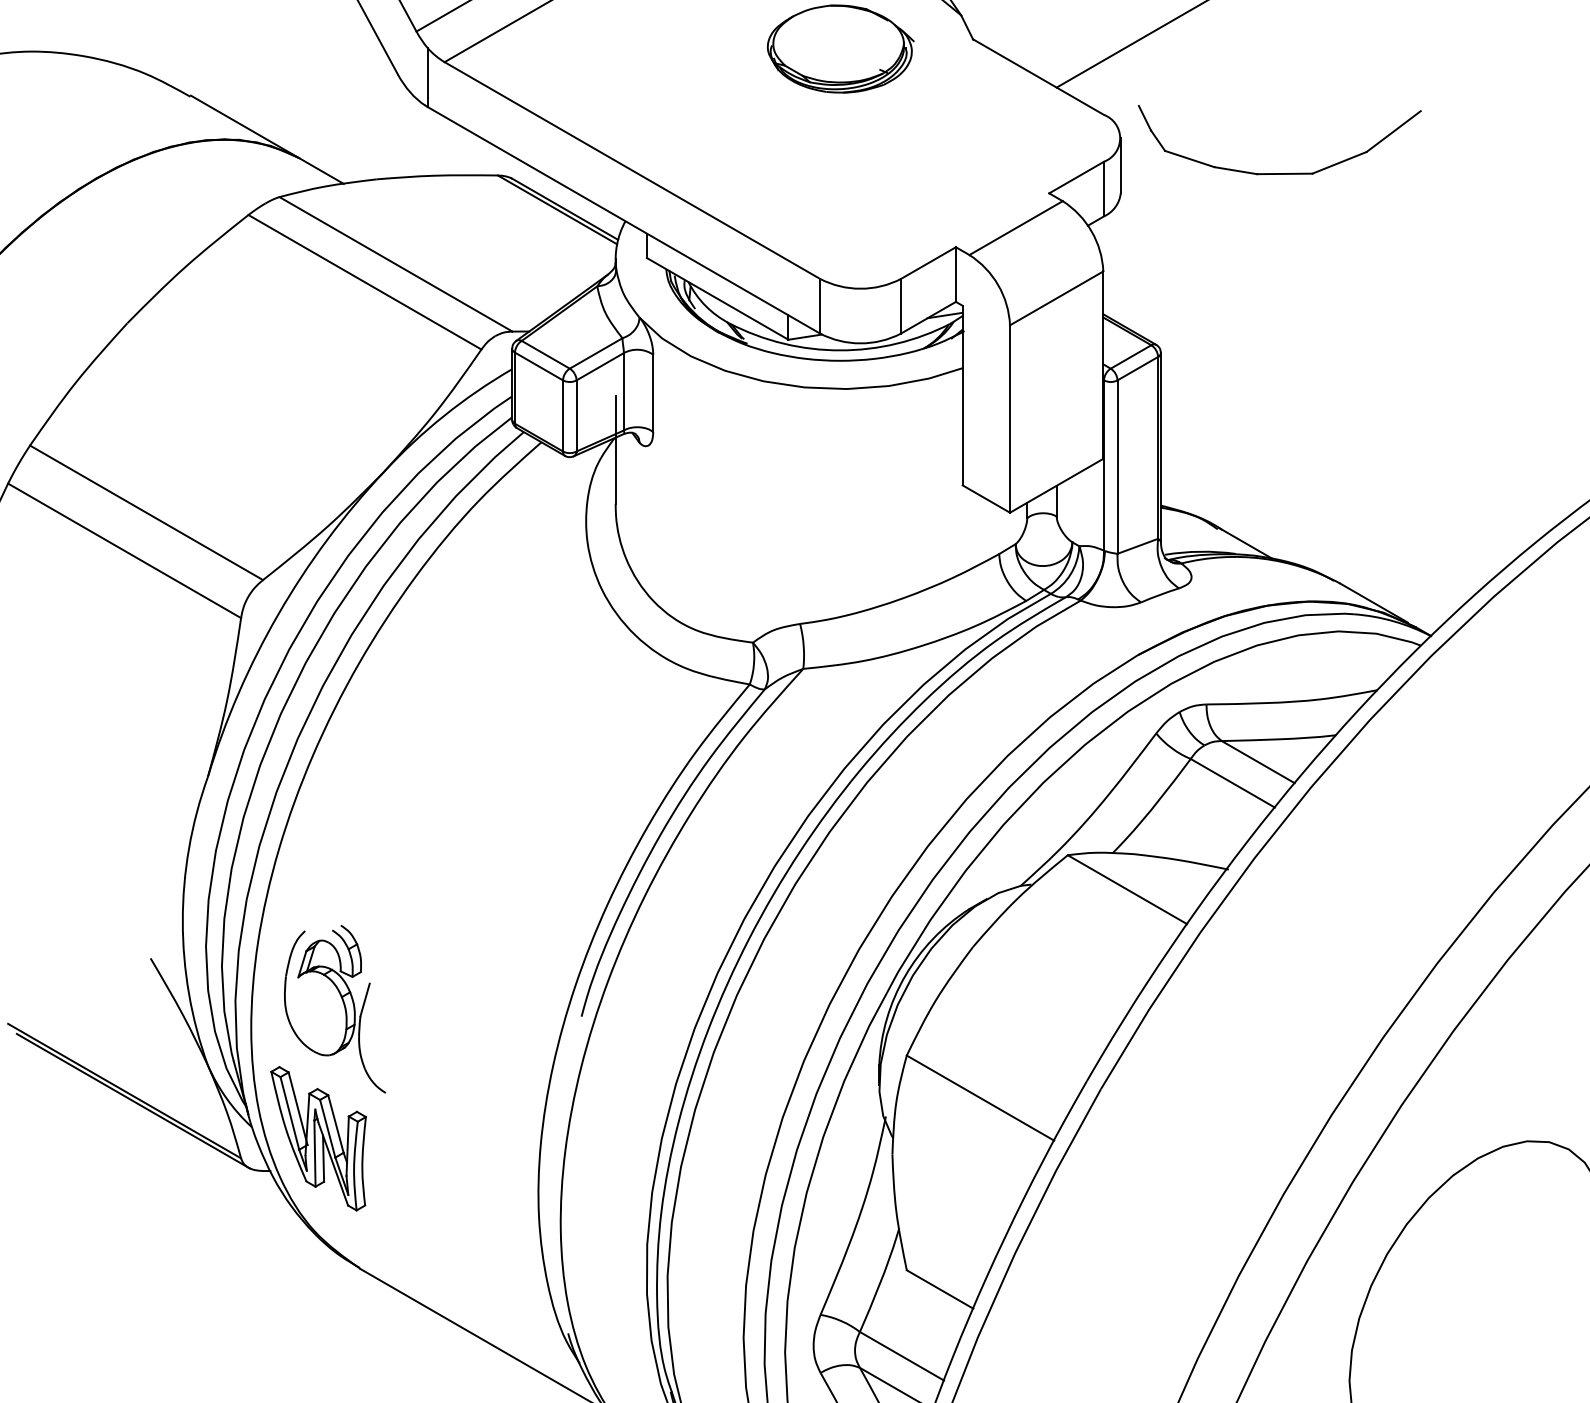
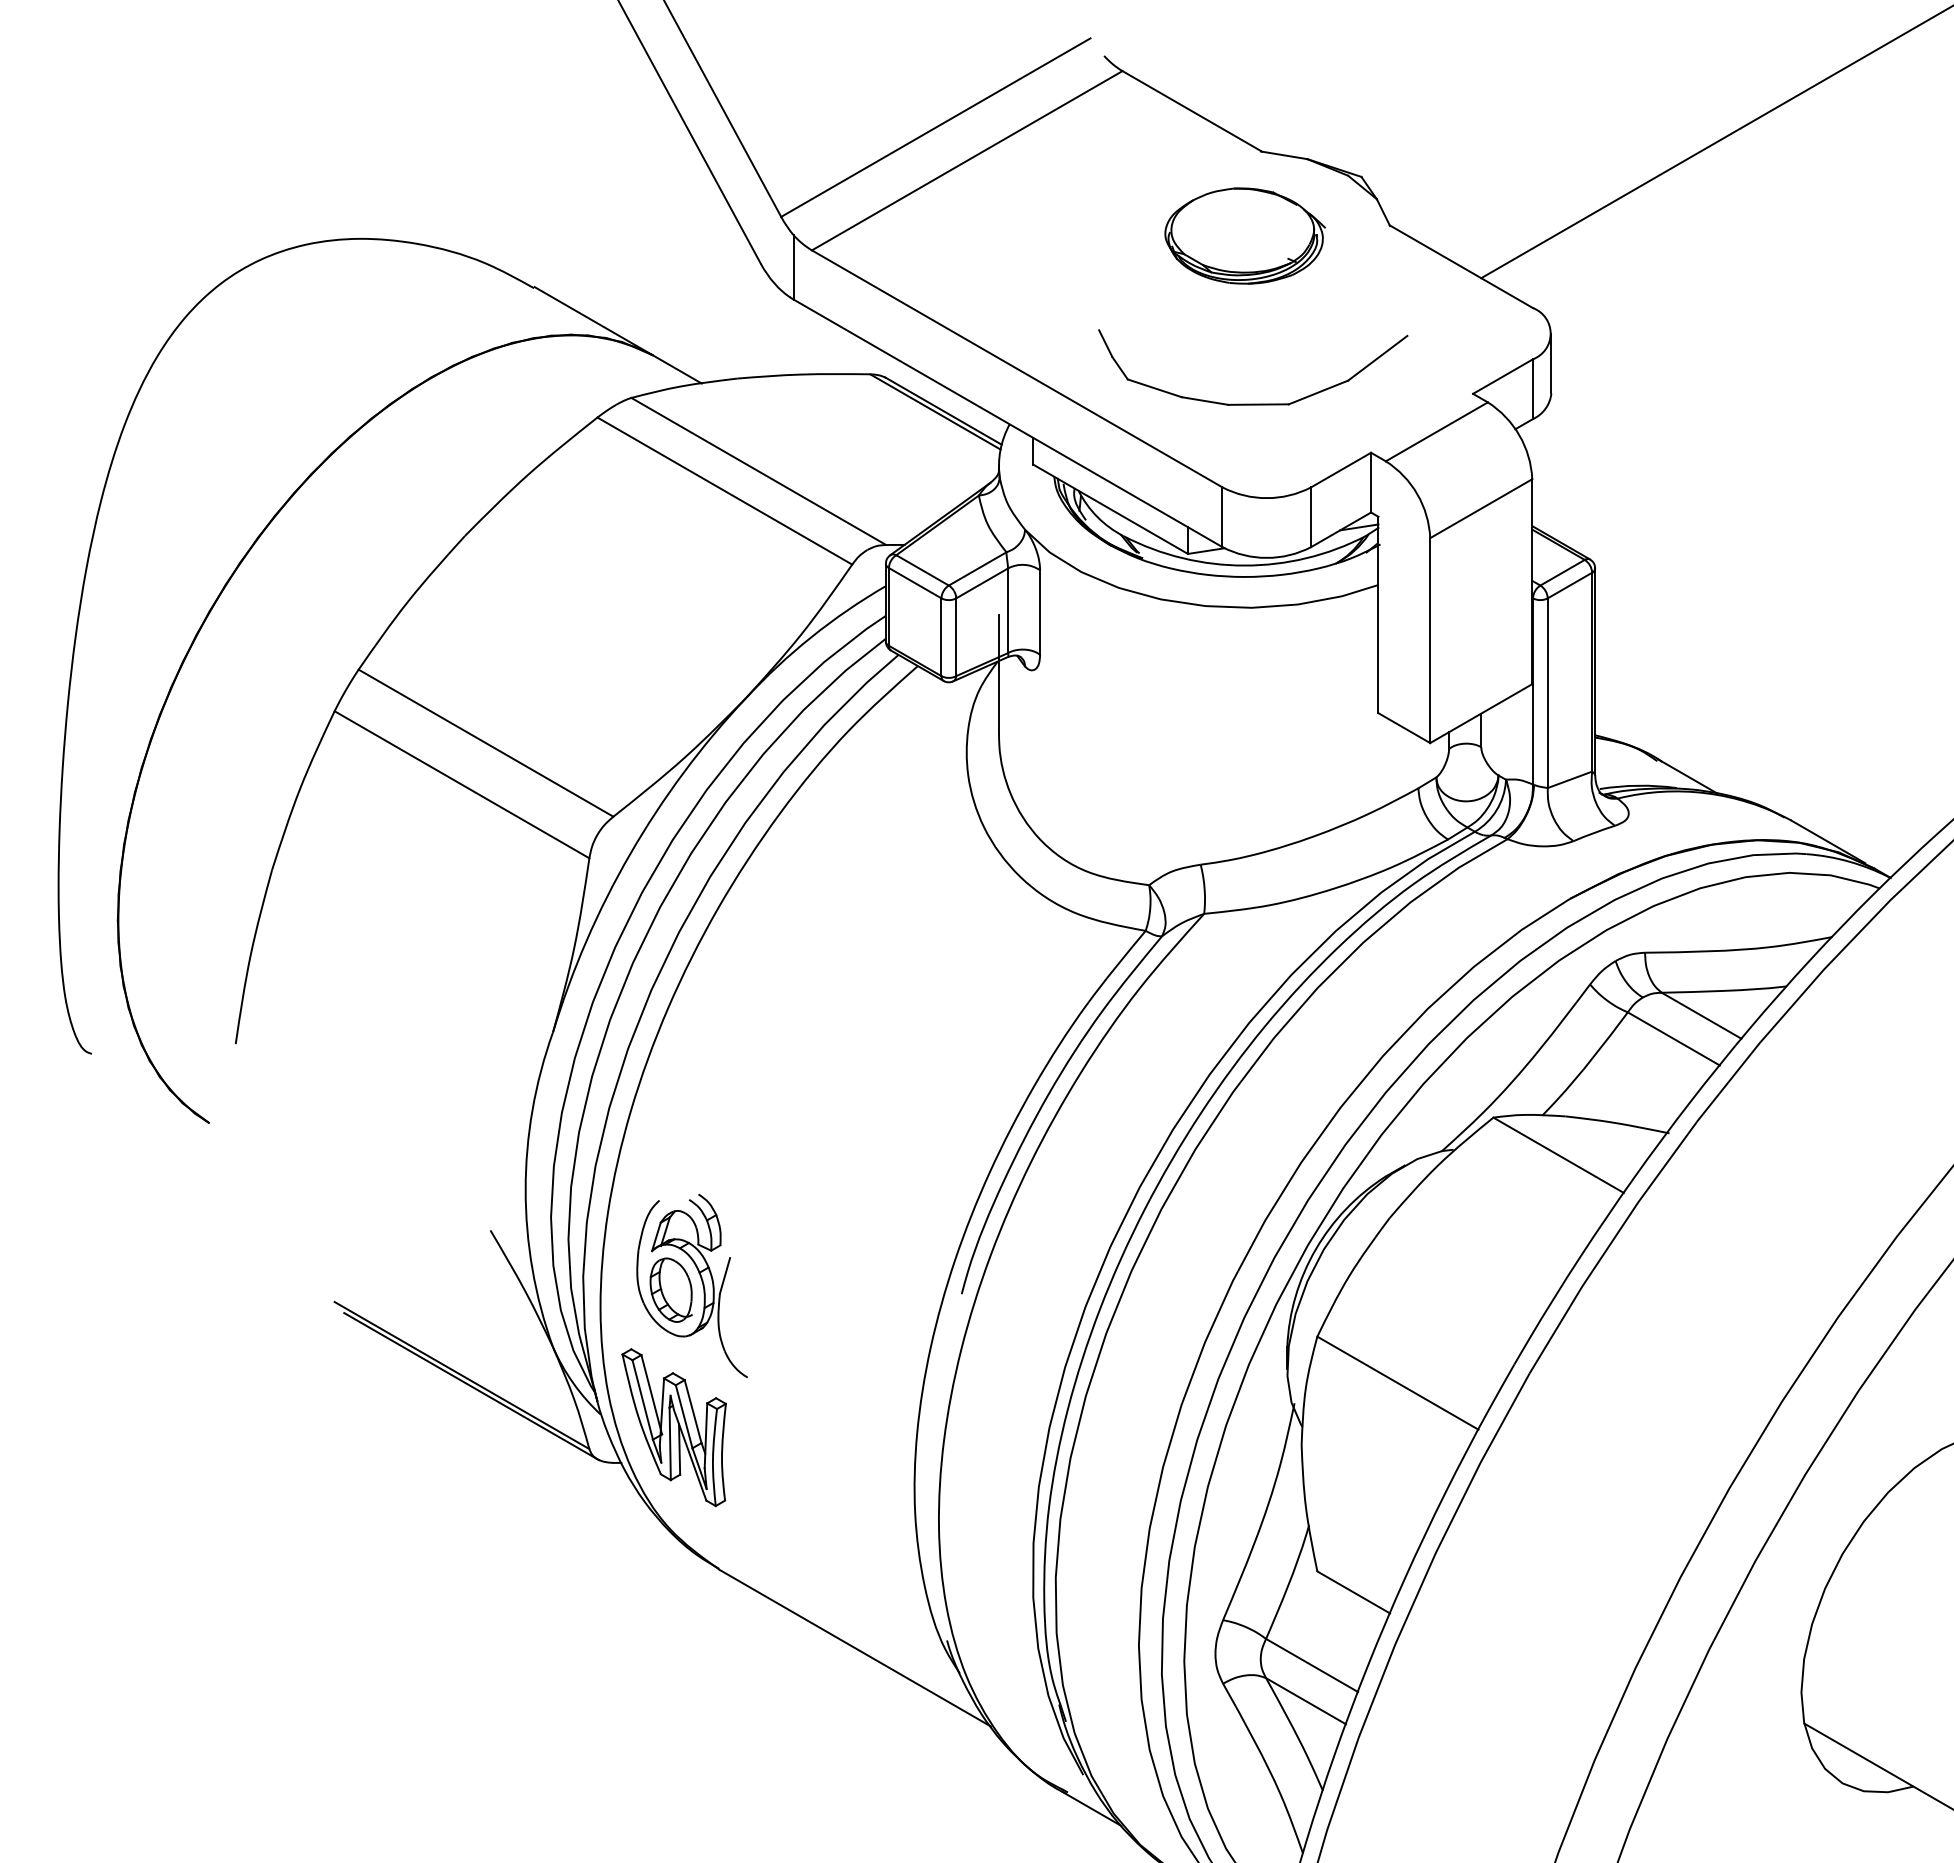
part: (1280, 172) -> (1253, 403), moved
part: (315, 1012) -> (670, 1289), added

